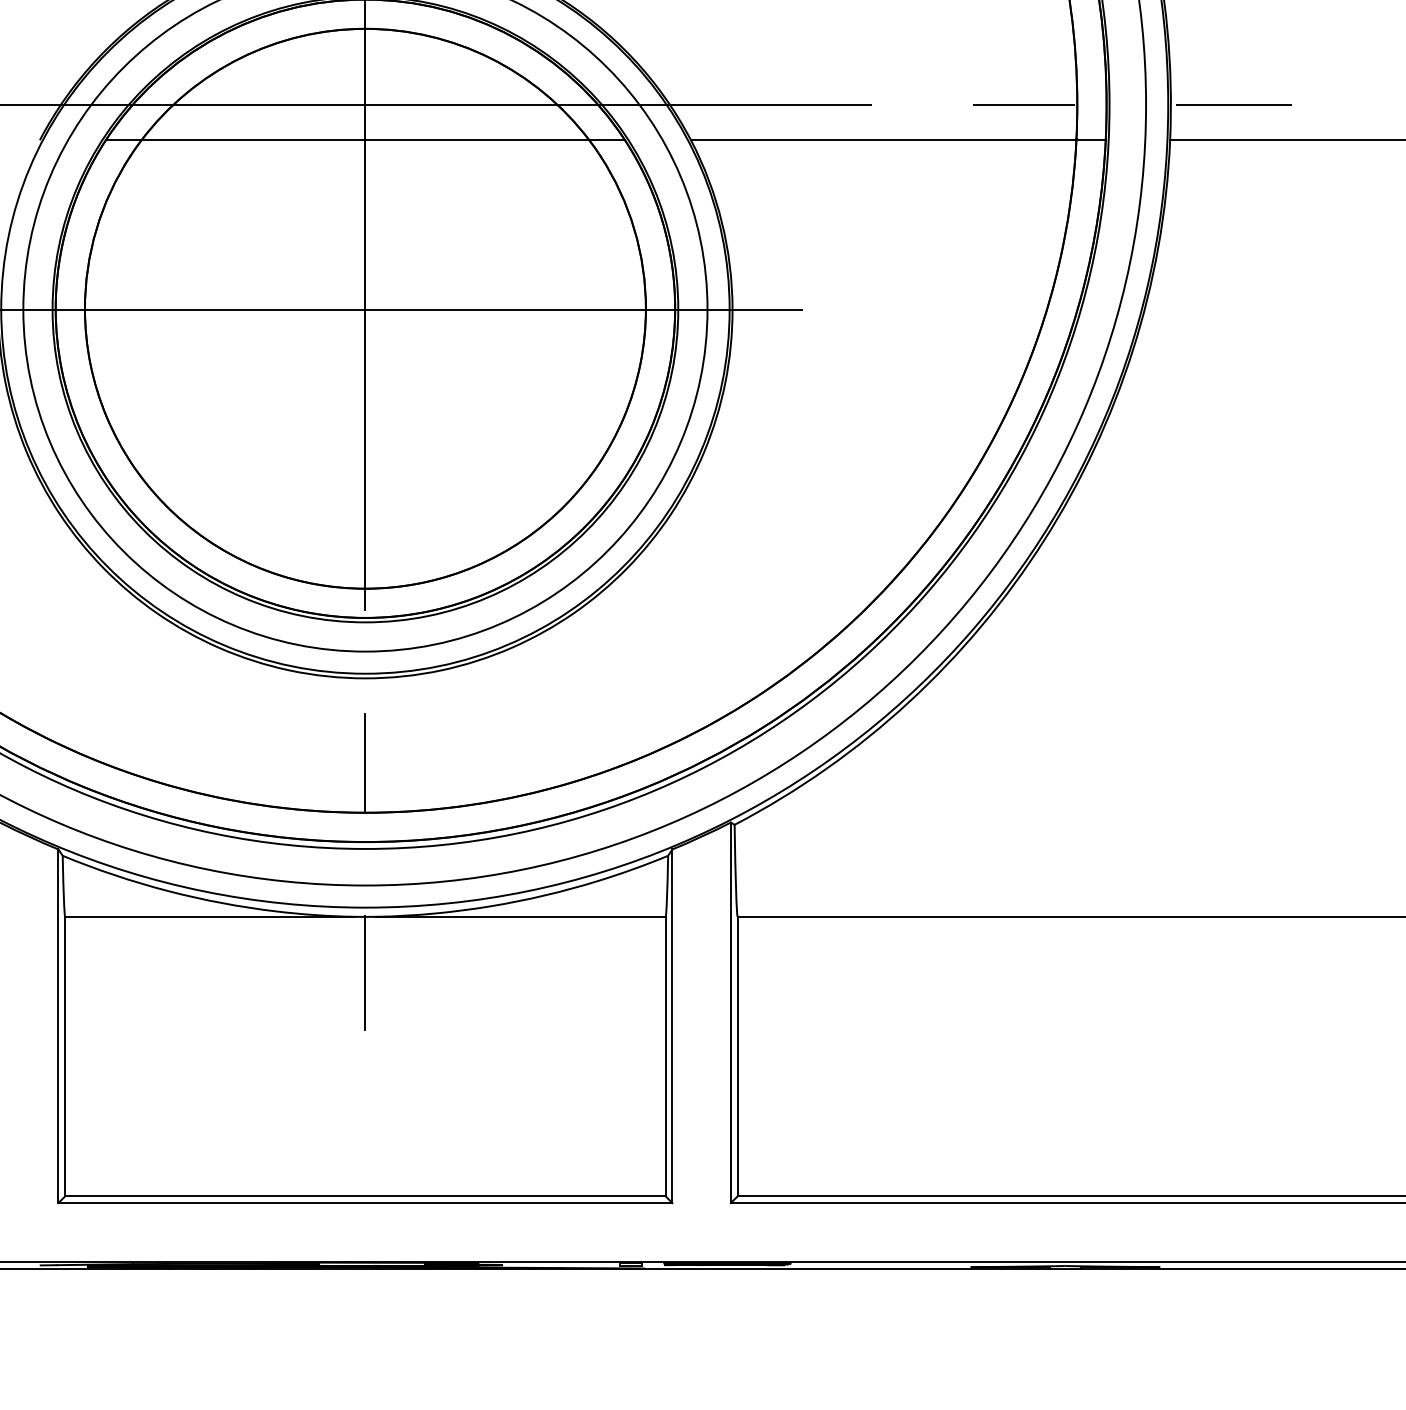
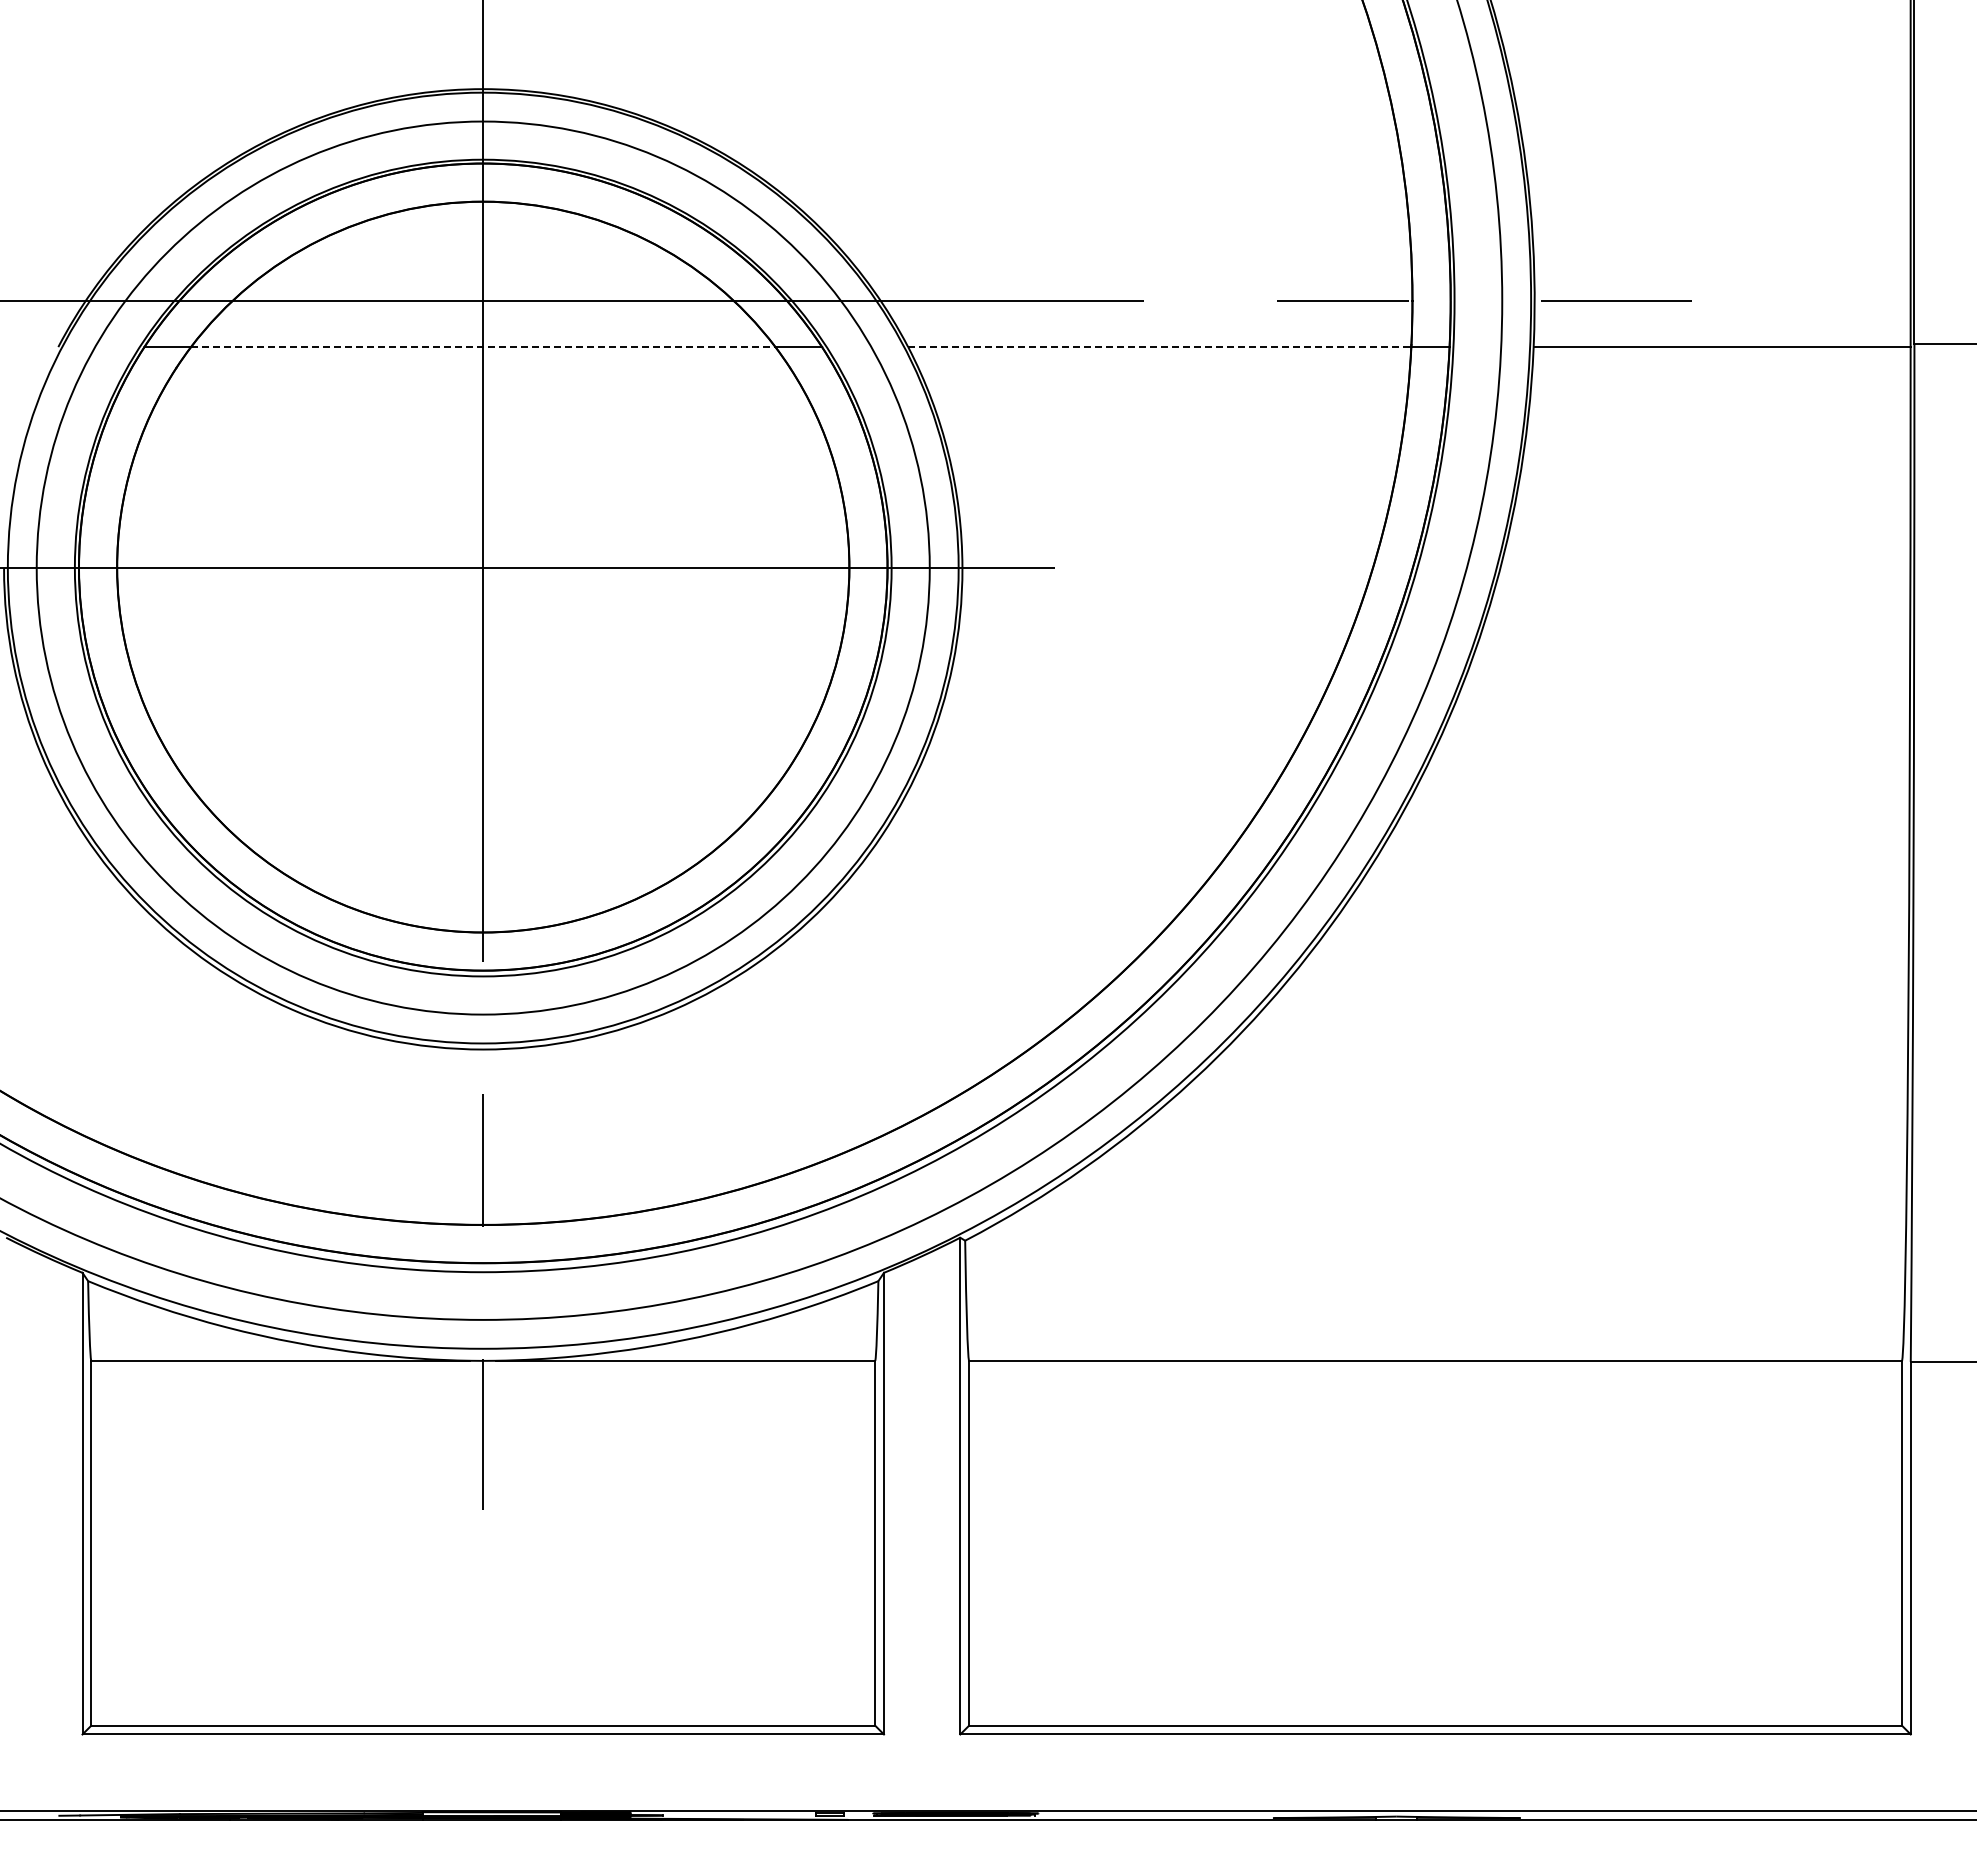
line: (365, 140) -> (483, 347), solid -> dashed
line: (883, 140) -> (1159, 347), solid -> dashed

